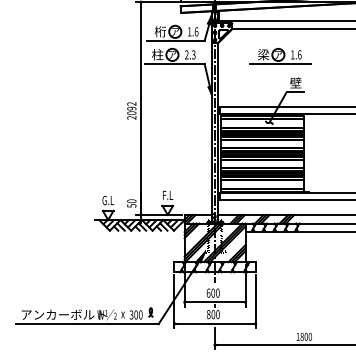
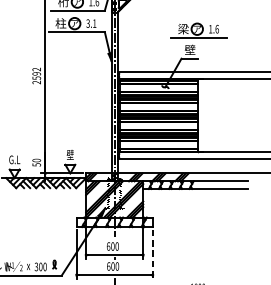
text: (190, 54) -> (91, 23), 2.3 -> 3.1
part: (280, 55) -> (199, 29), moved
text: (131, 113) -> (36, 78), 2092 -> 2592
text: (168, 194) -> (71, 154), F.L -> 壁
line: (255, 302) -> (152, 255), solid -> dashed
text: (208, 314) -> (108, 266), 800 -> 600

